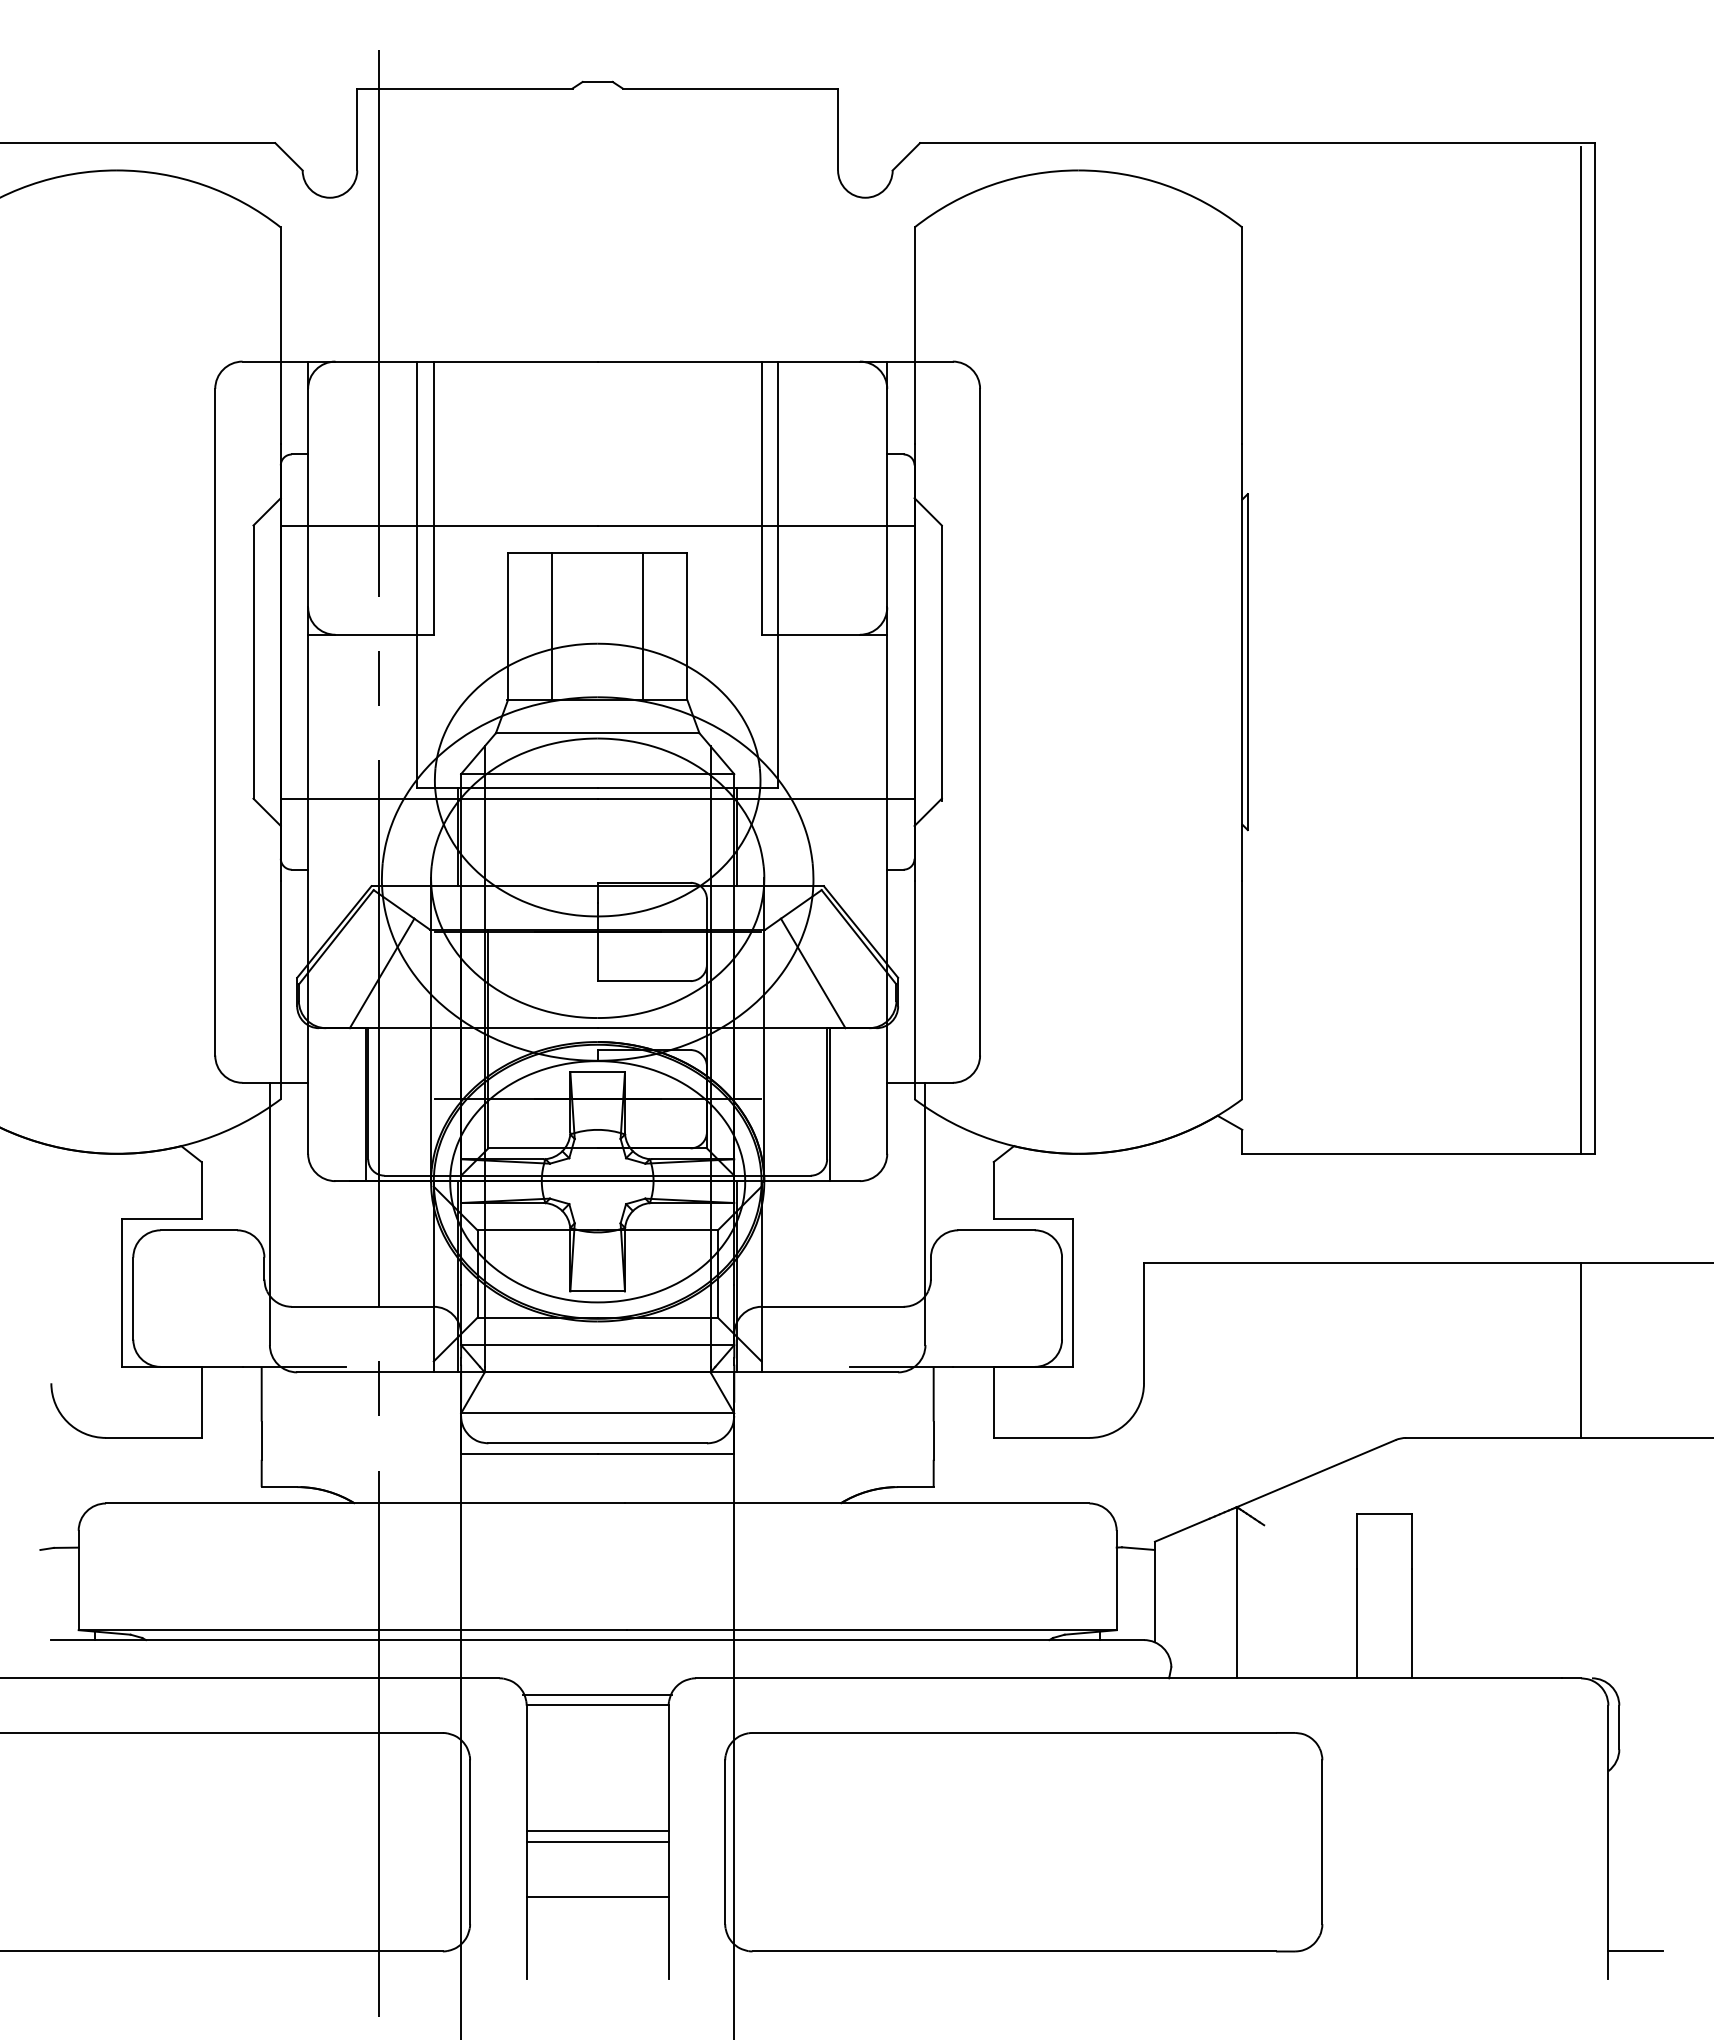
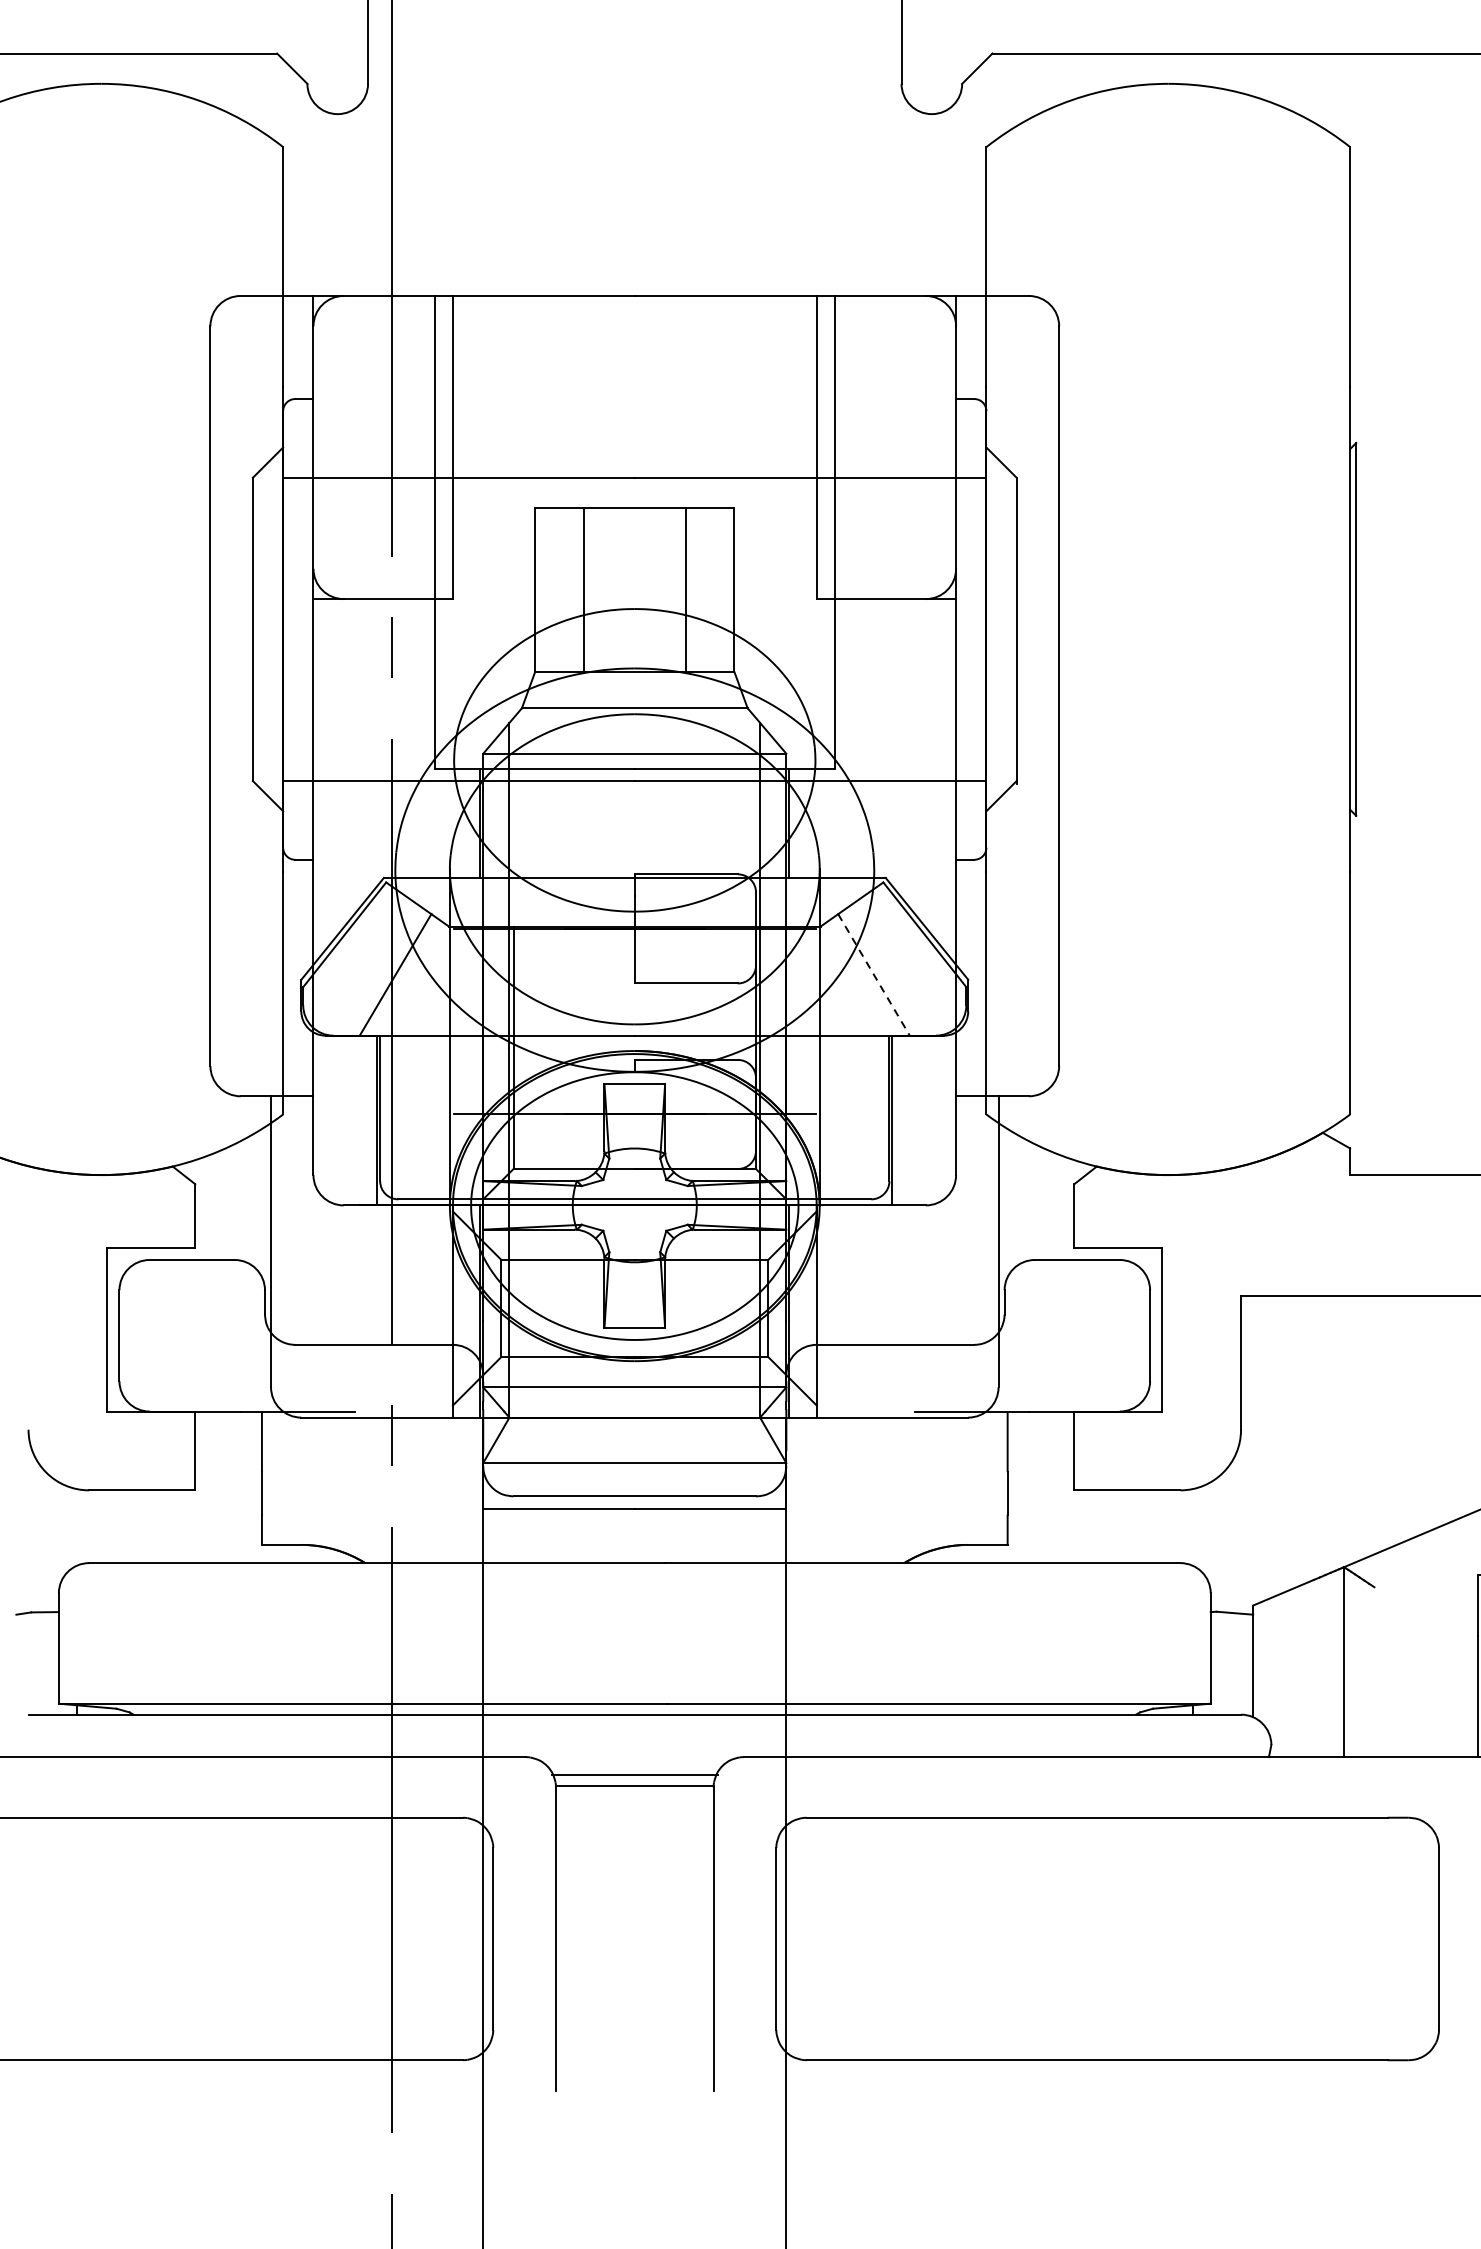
line: (813, 973) -> (874, 974), solid -> dashed
line: (597, 1831) -> (634, 1927), removed
line: (597, 1842) -> (634, 1939), removed
line: (597, 1896) -> (634, 1999), removed

